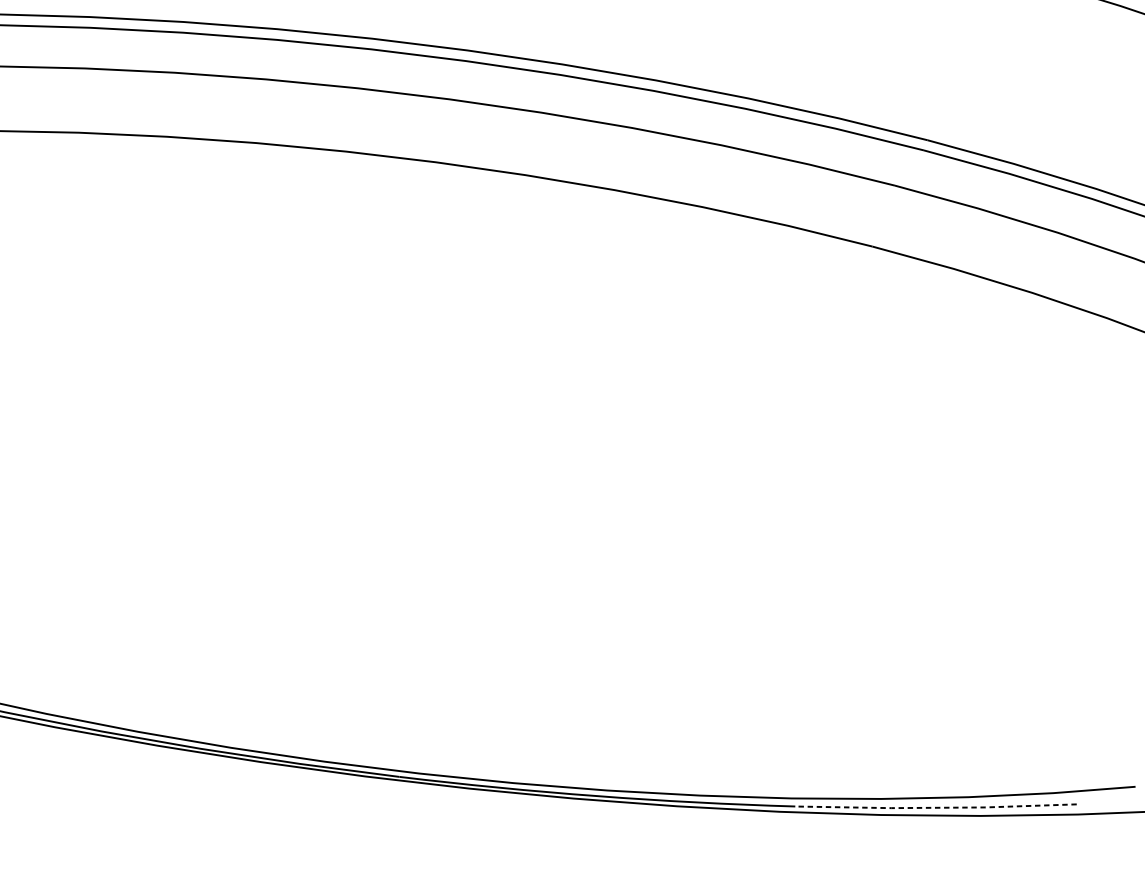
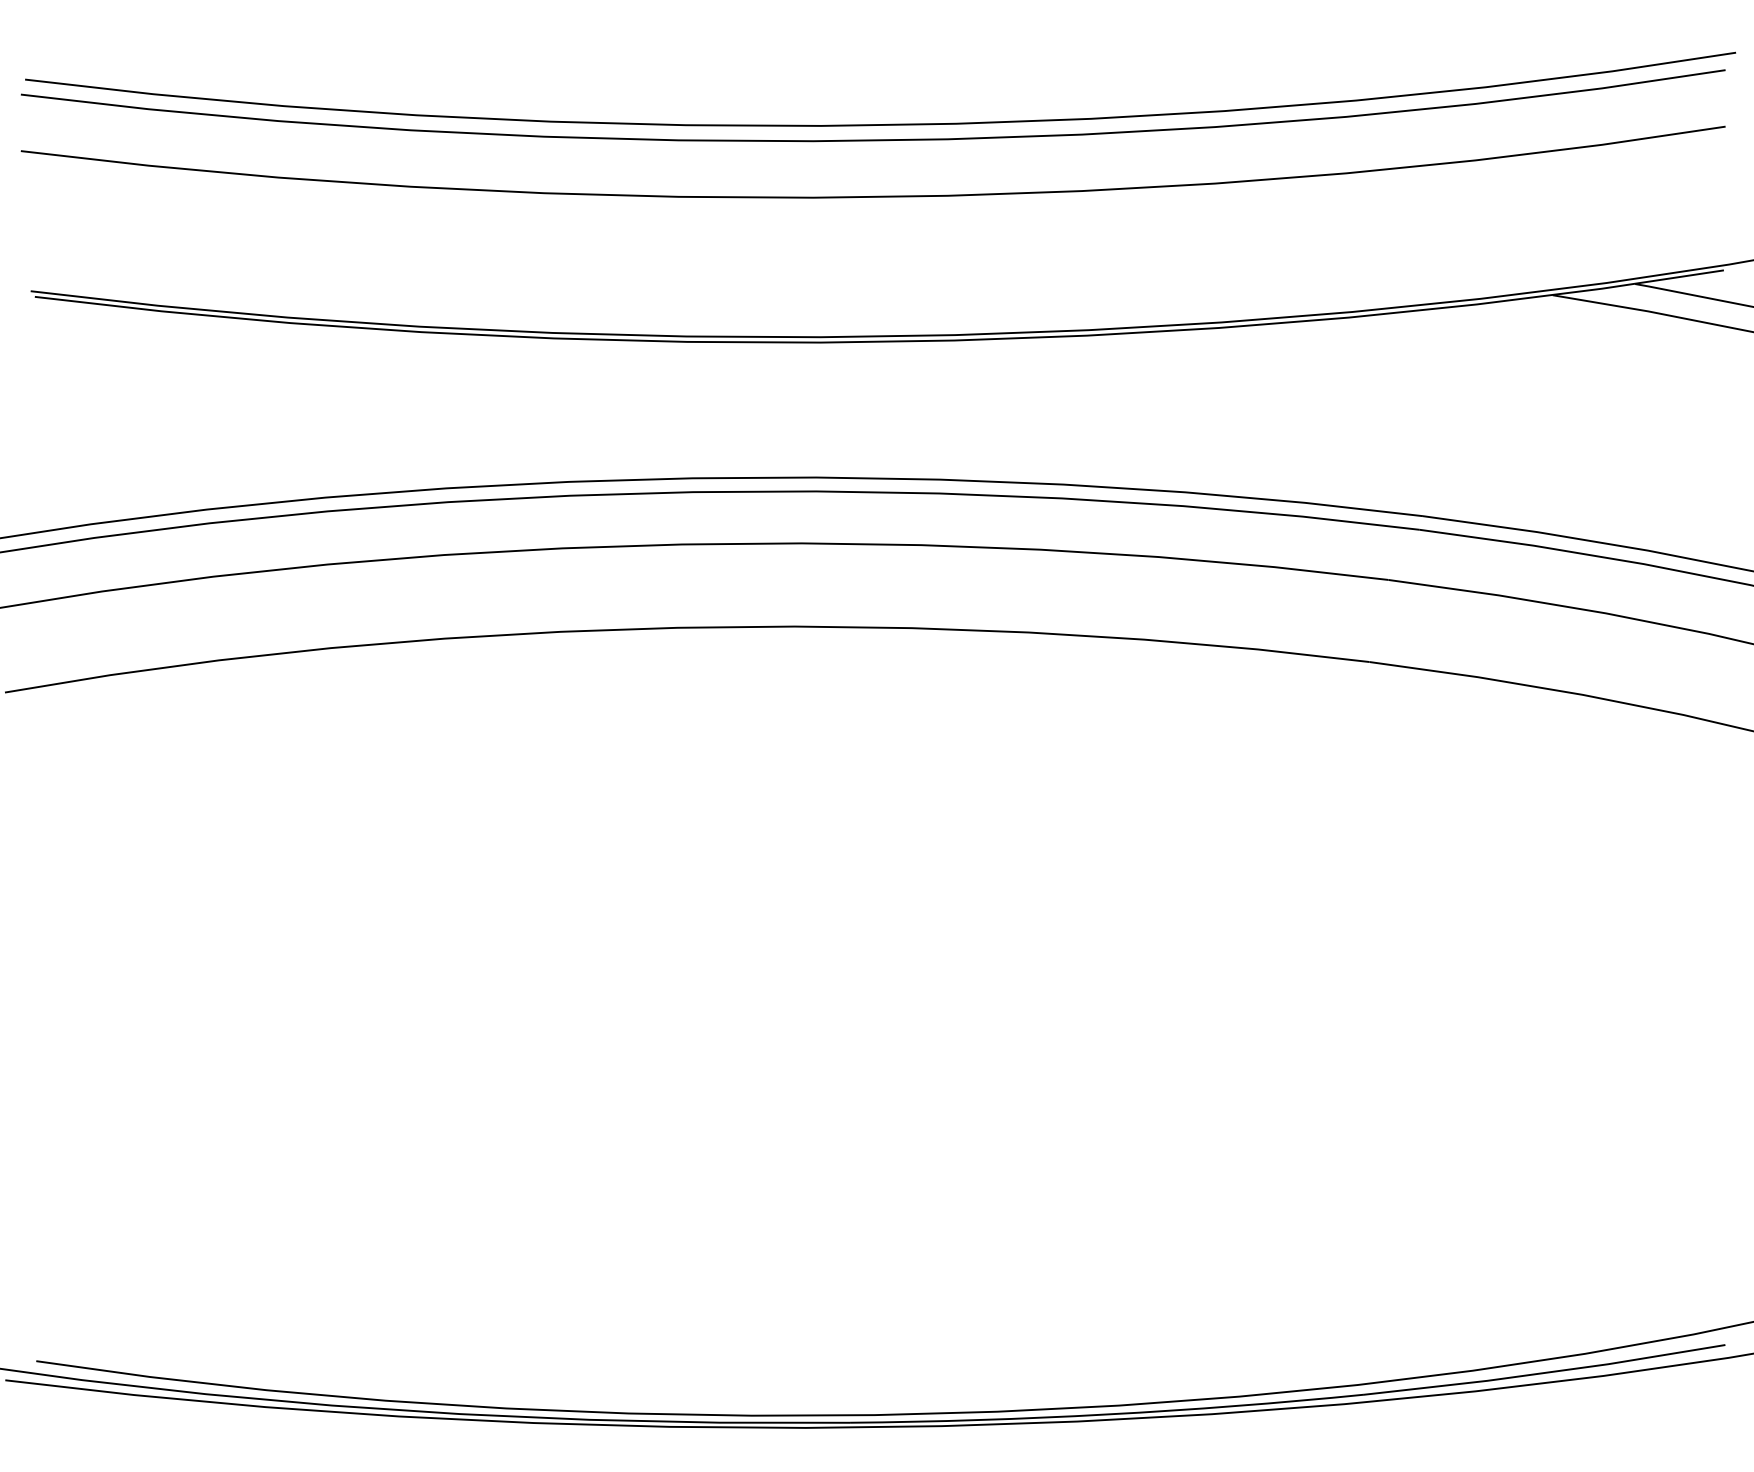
line: (935, 807) -> (1544, 1372), dashed -> solid

